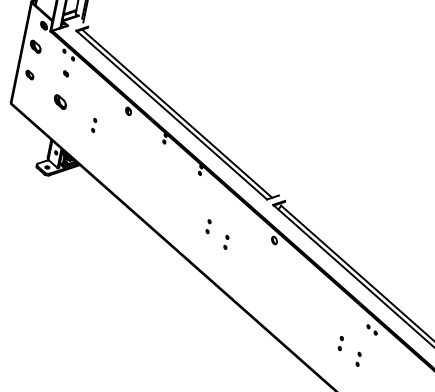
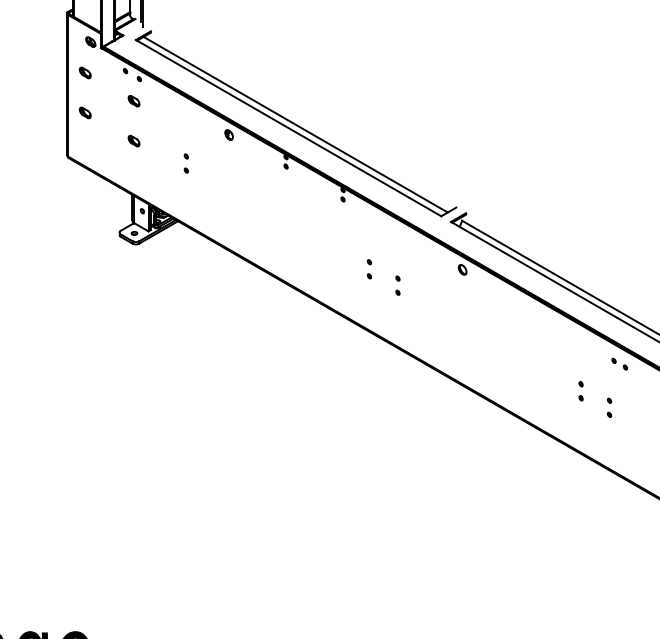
part: (35, 46) -> (84, 72), size x0.71
part: (65, 73) -> (133, 101), size x1.67
part: (60, 101) -> (133, 140), size x0.62

